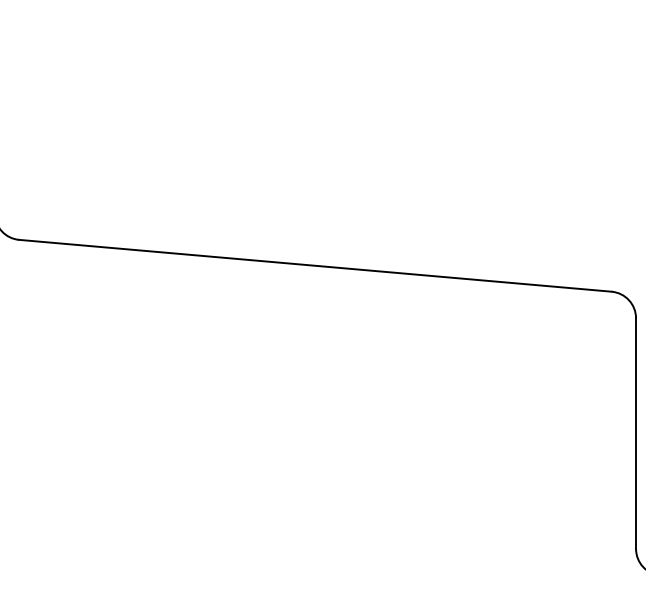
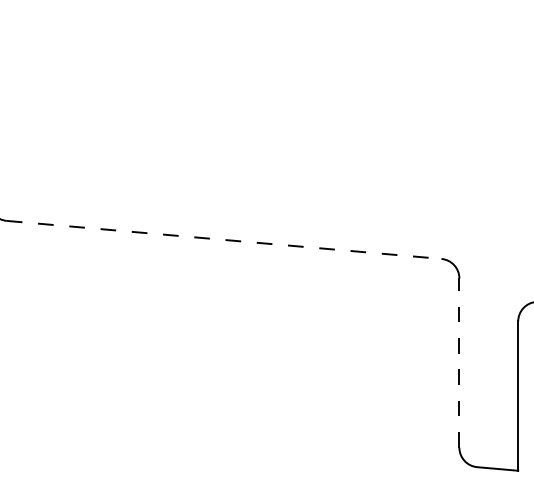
line: (315, 265) -> (224, 239), solid -> dashed
line: (636, 434) -> (459, 363), solid -> dashed

